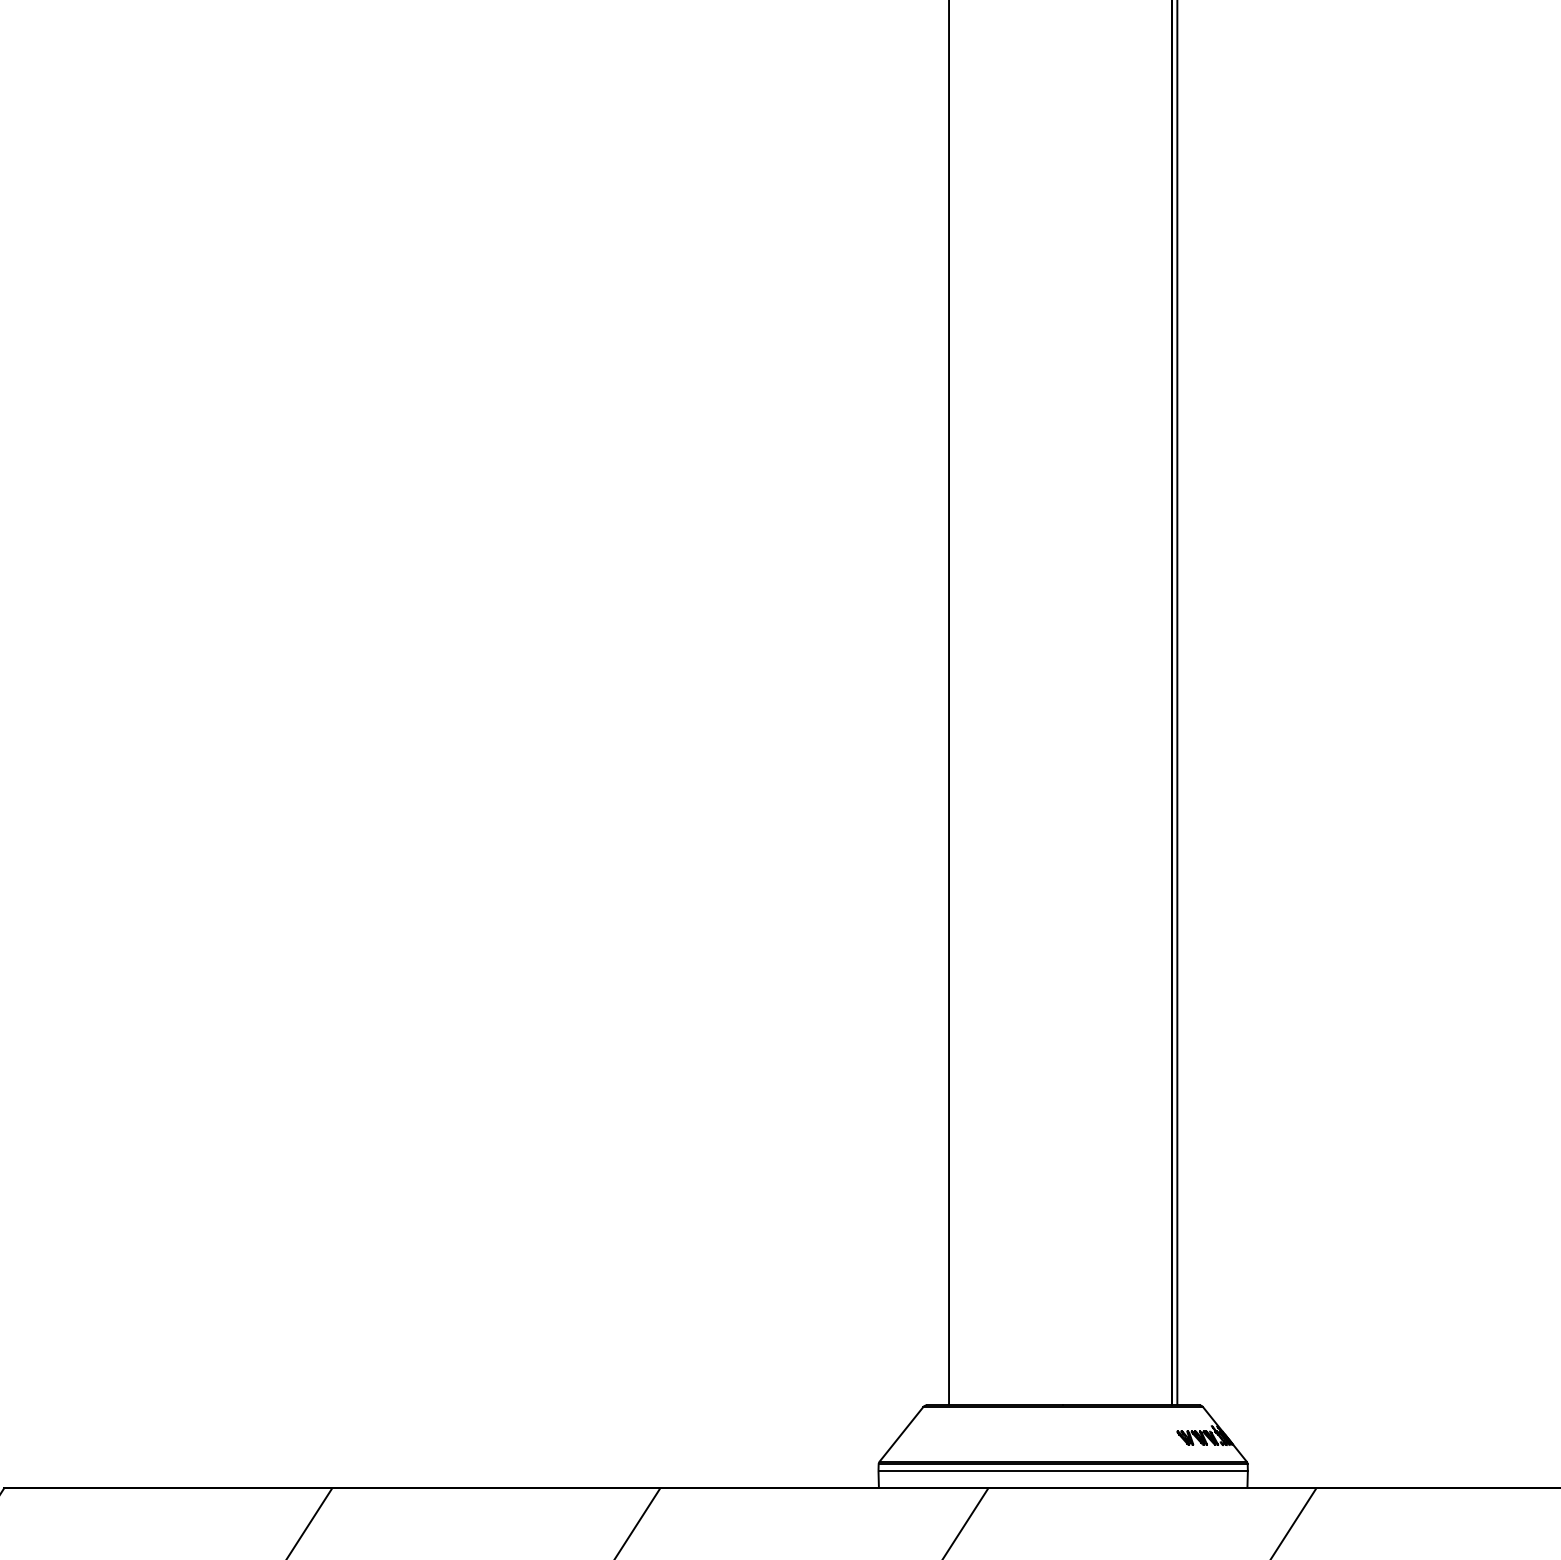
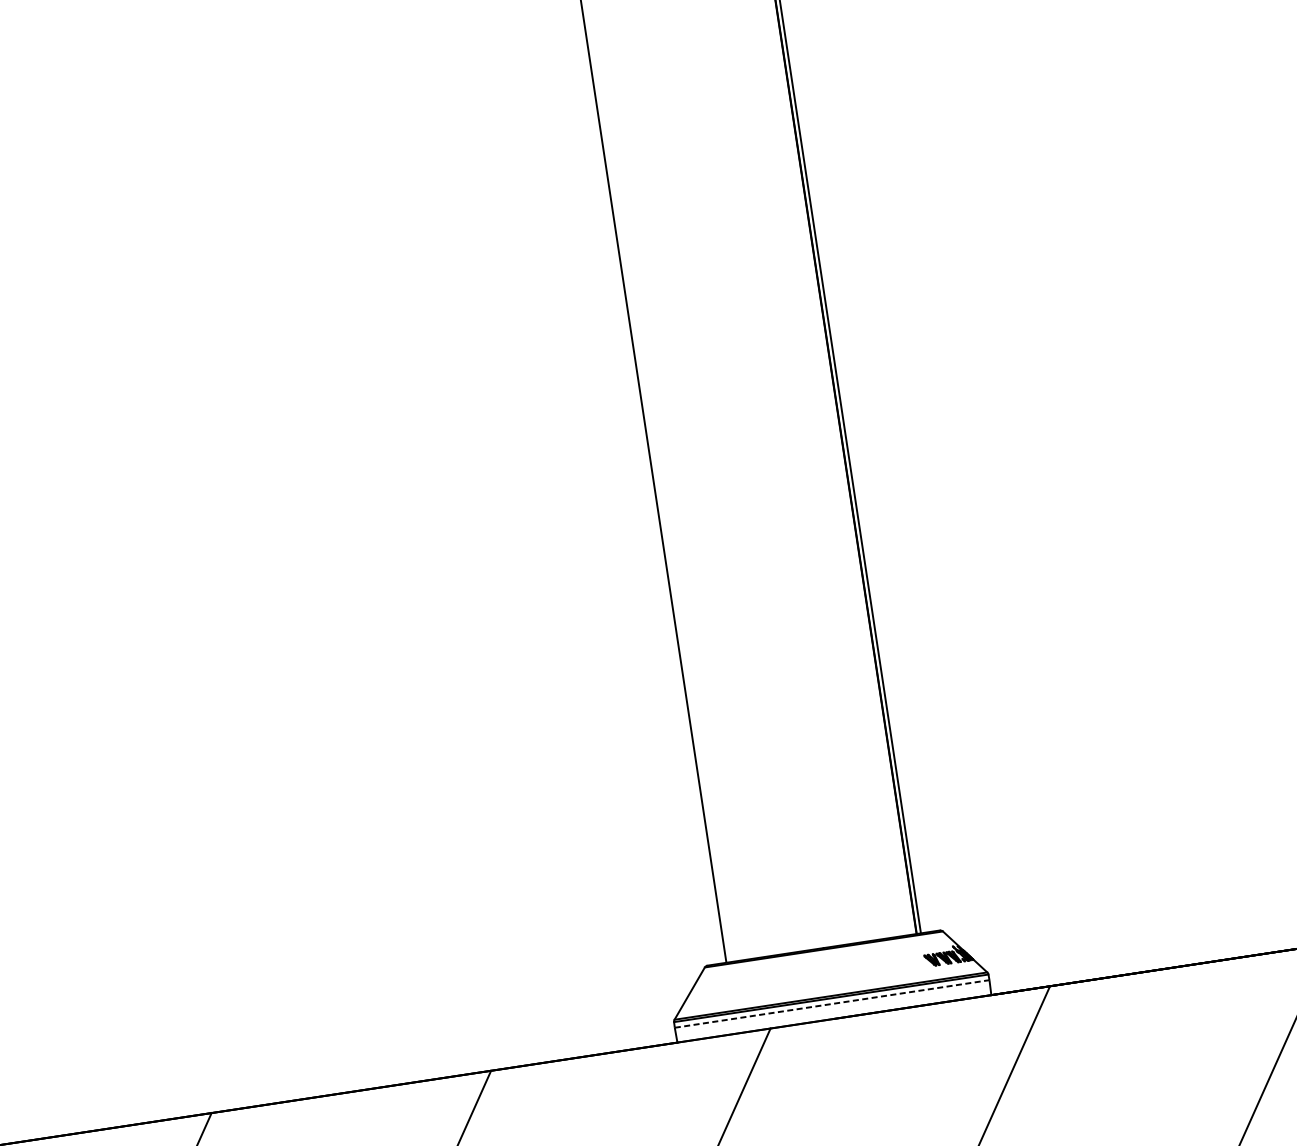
line: (1063, 1470) -> (832, 1003), solid -> dashed

